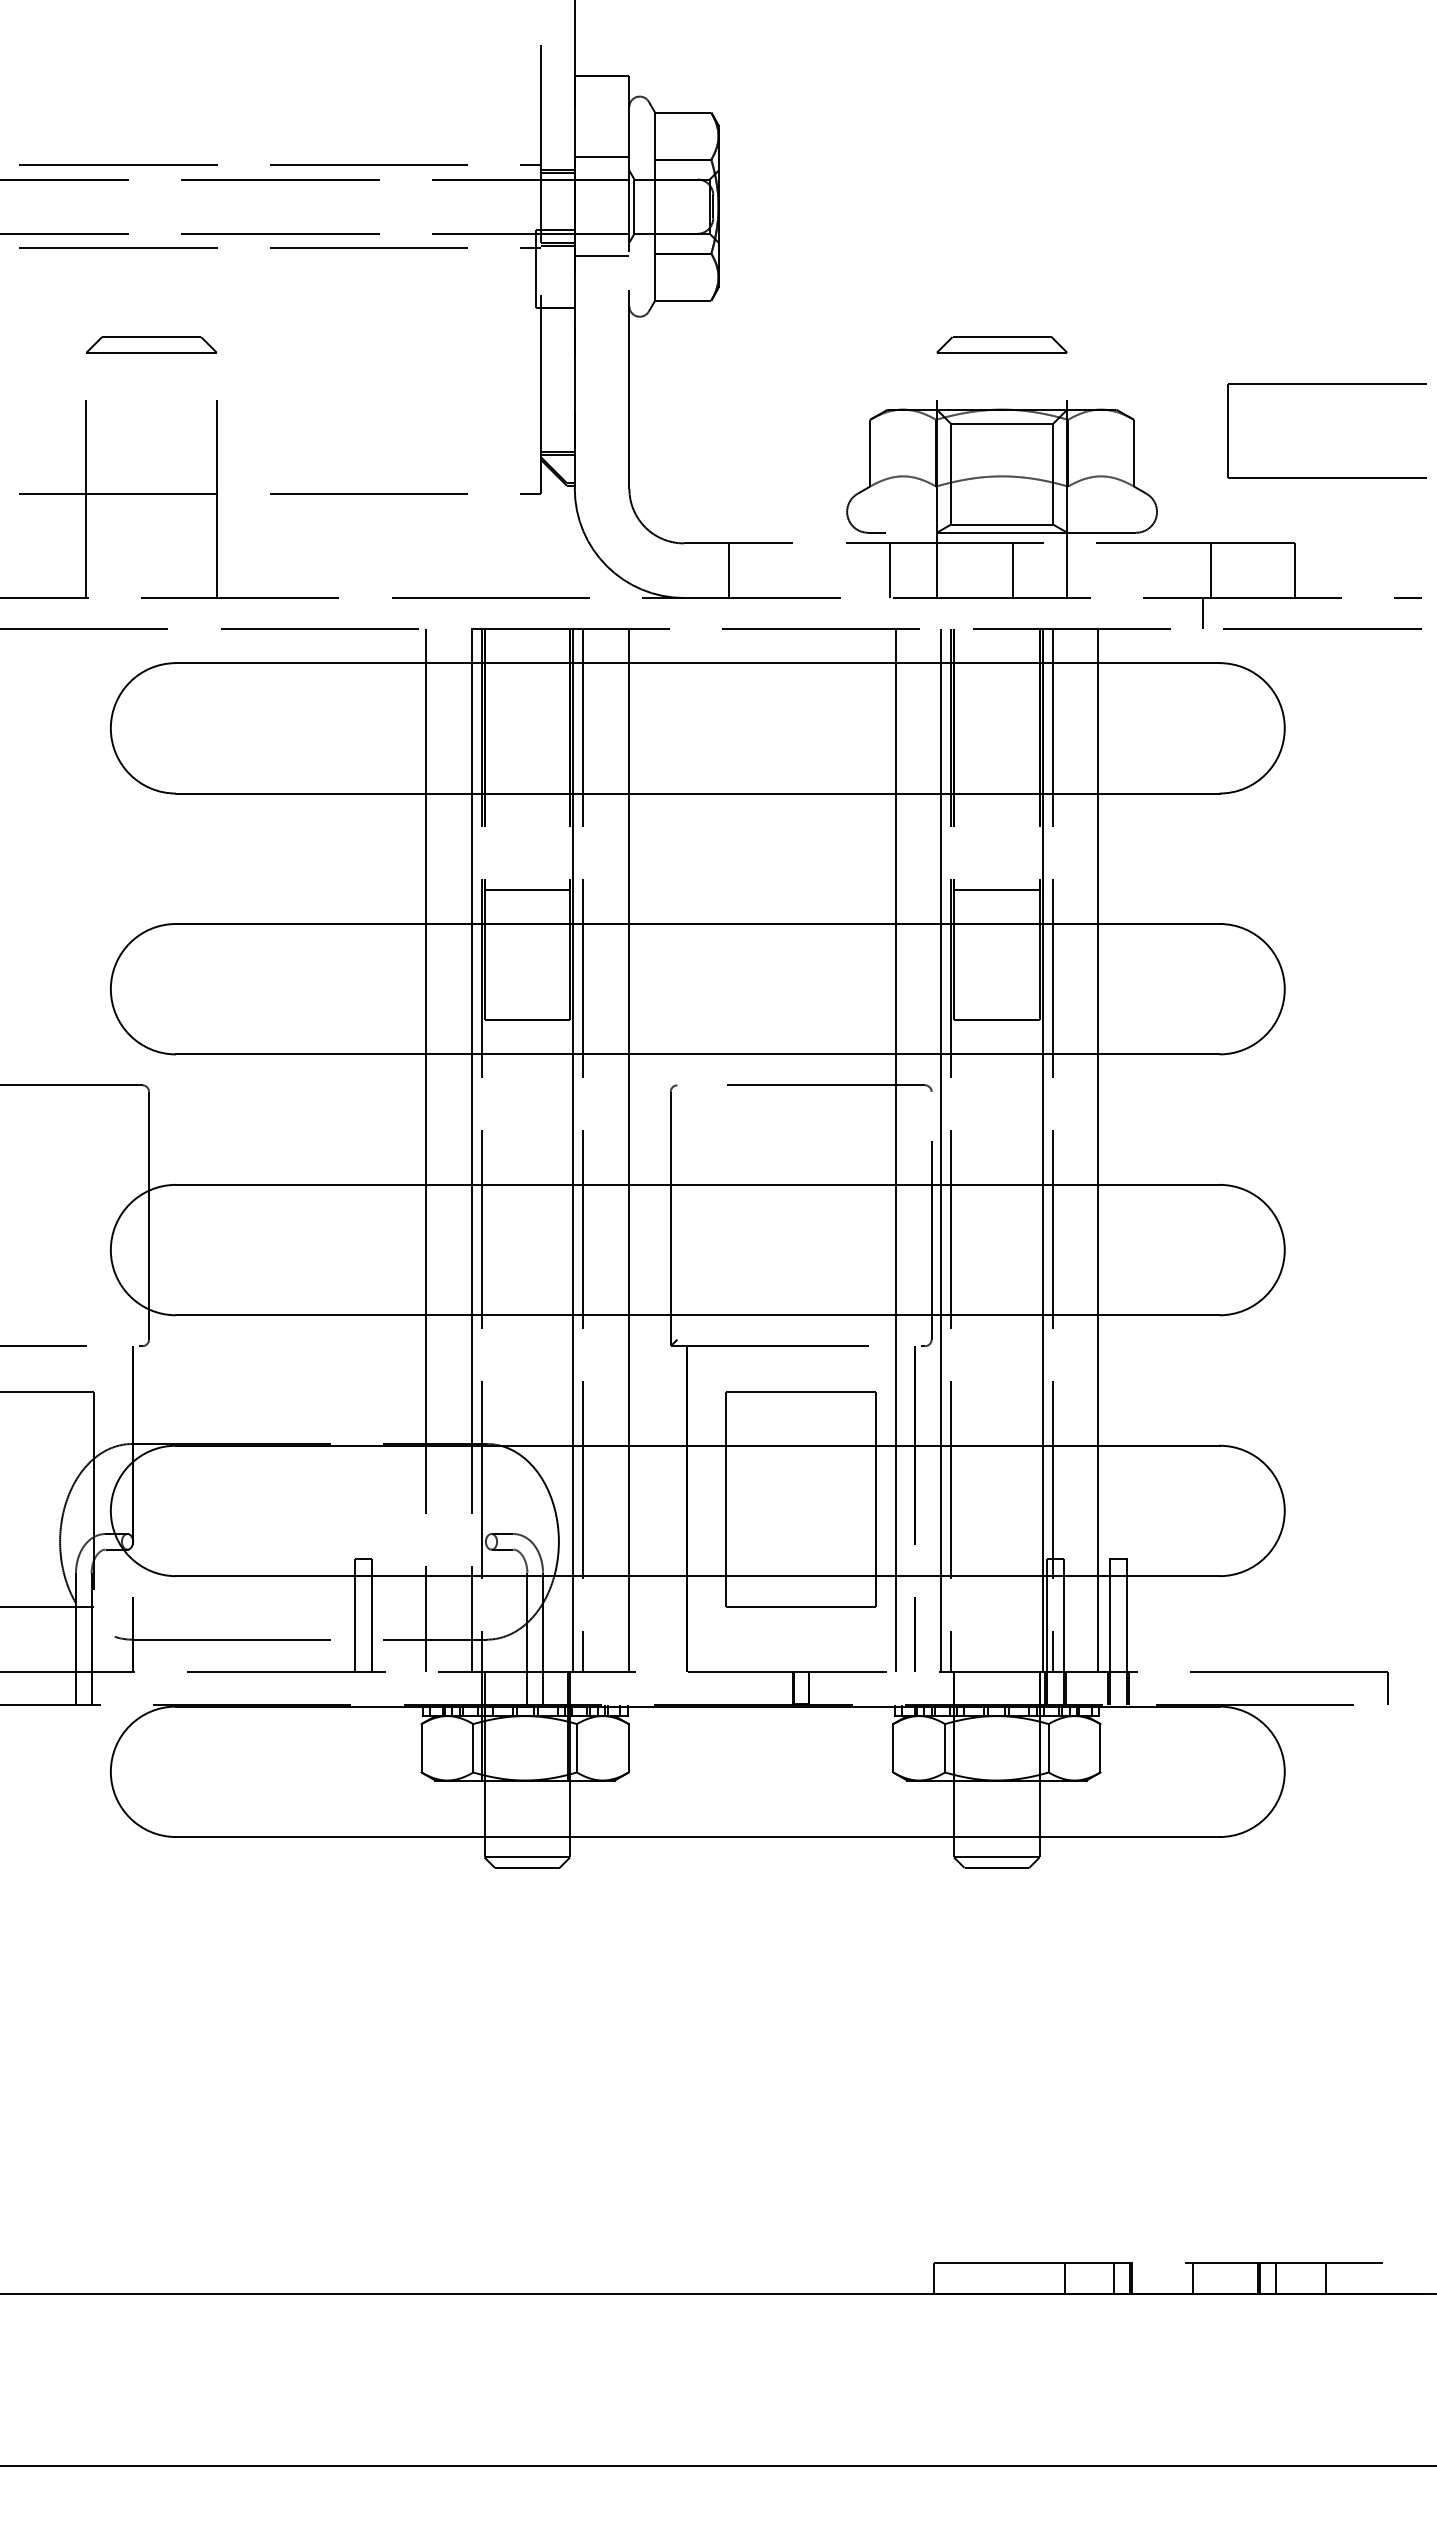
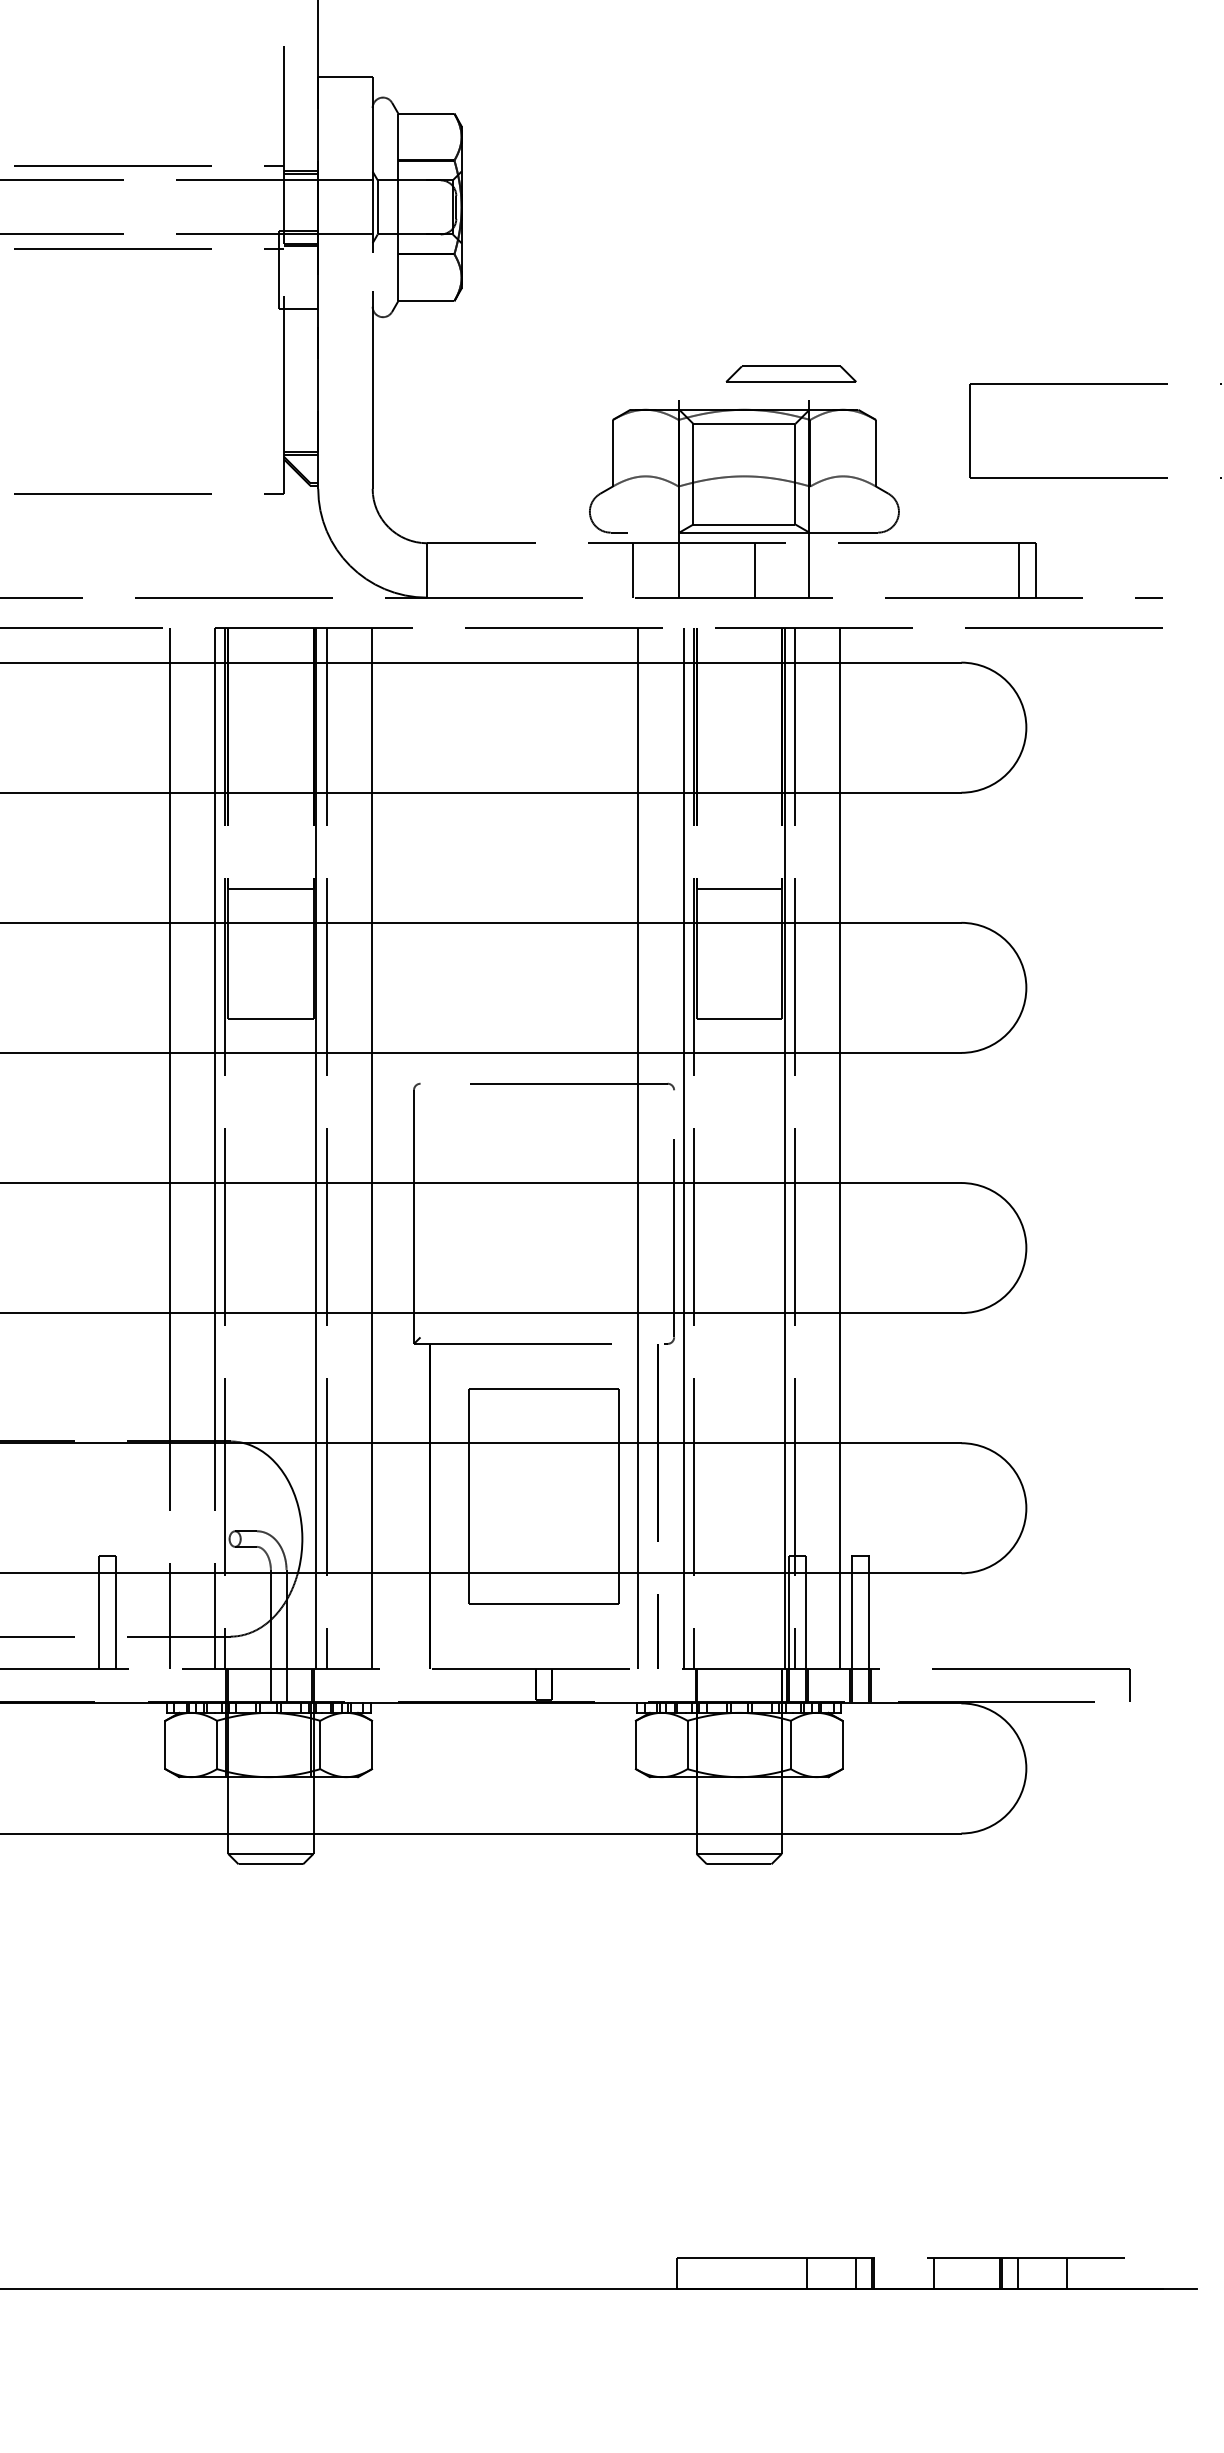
line: (601, 157) -> (344, 158), removed
line: (601, 256) -> (344, 257), removed
part: (1001, 344) -> (790, 373), moved
line: (728, 570) -> (426, 570), moved
line: (1211, 570) -> (1019, 570), moved
line: (1203, 613) -> (945, 613), removed

